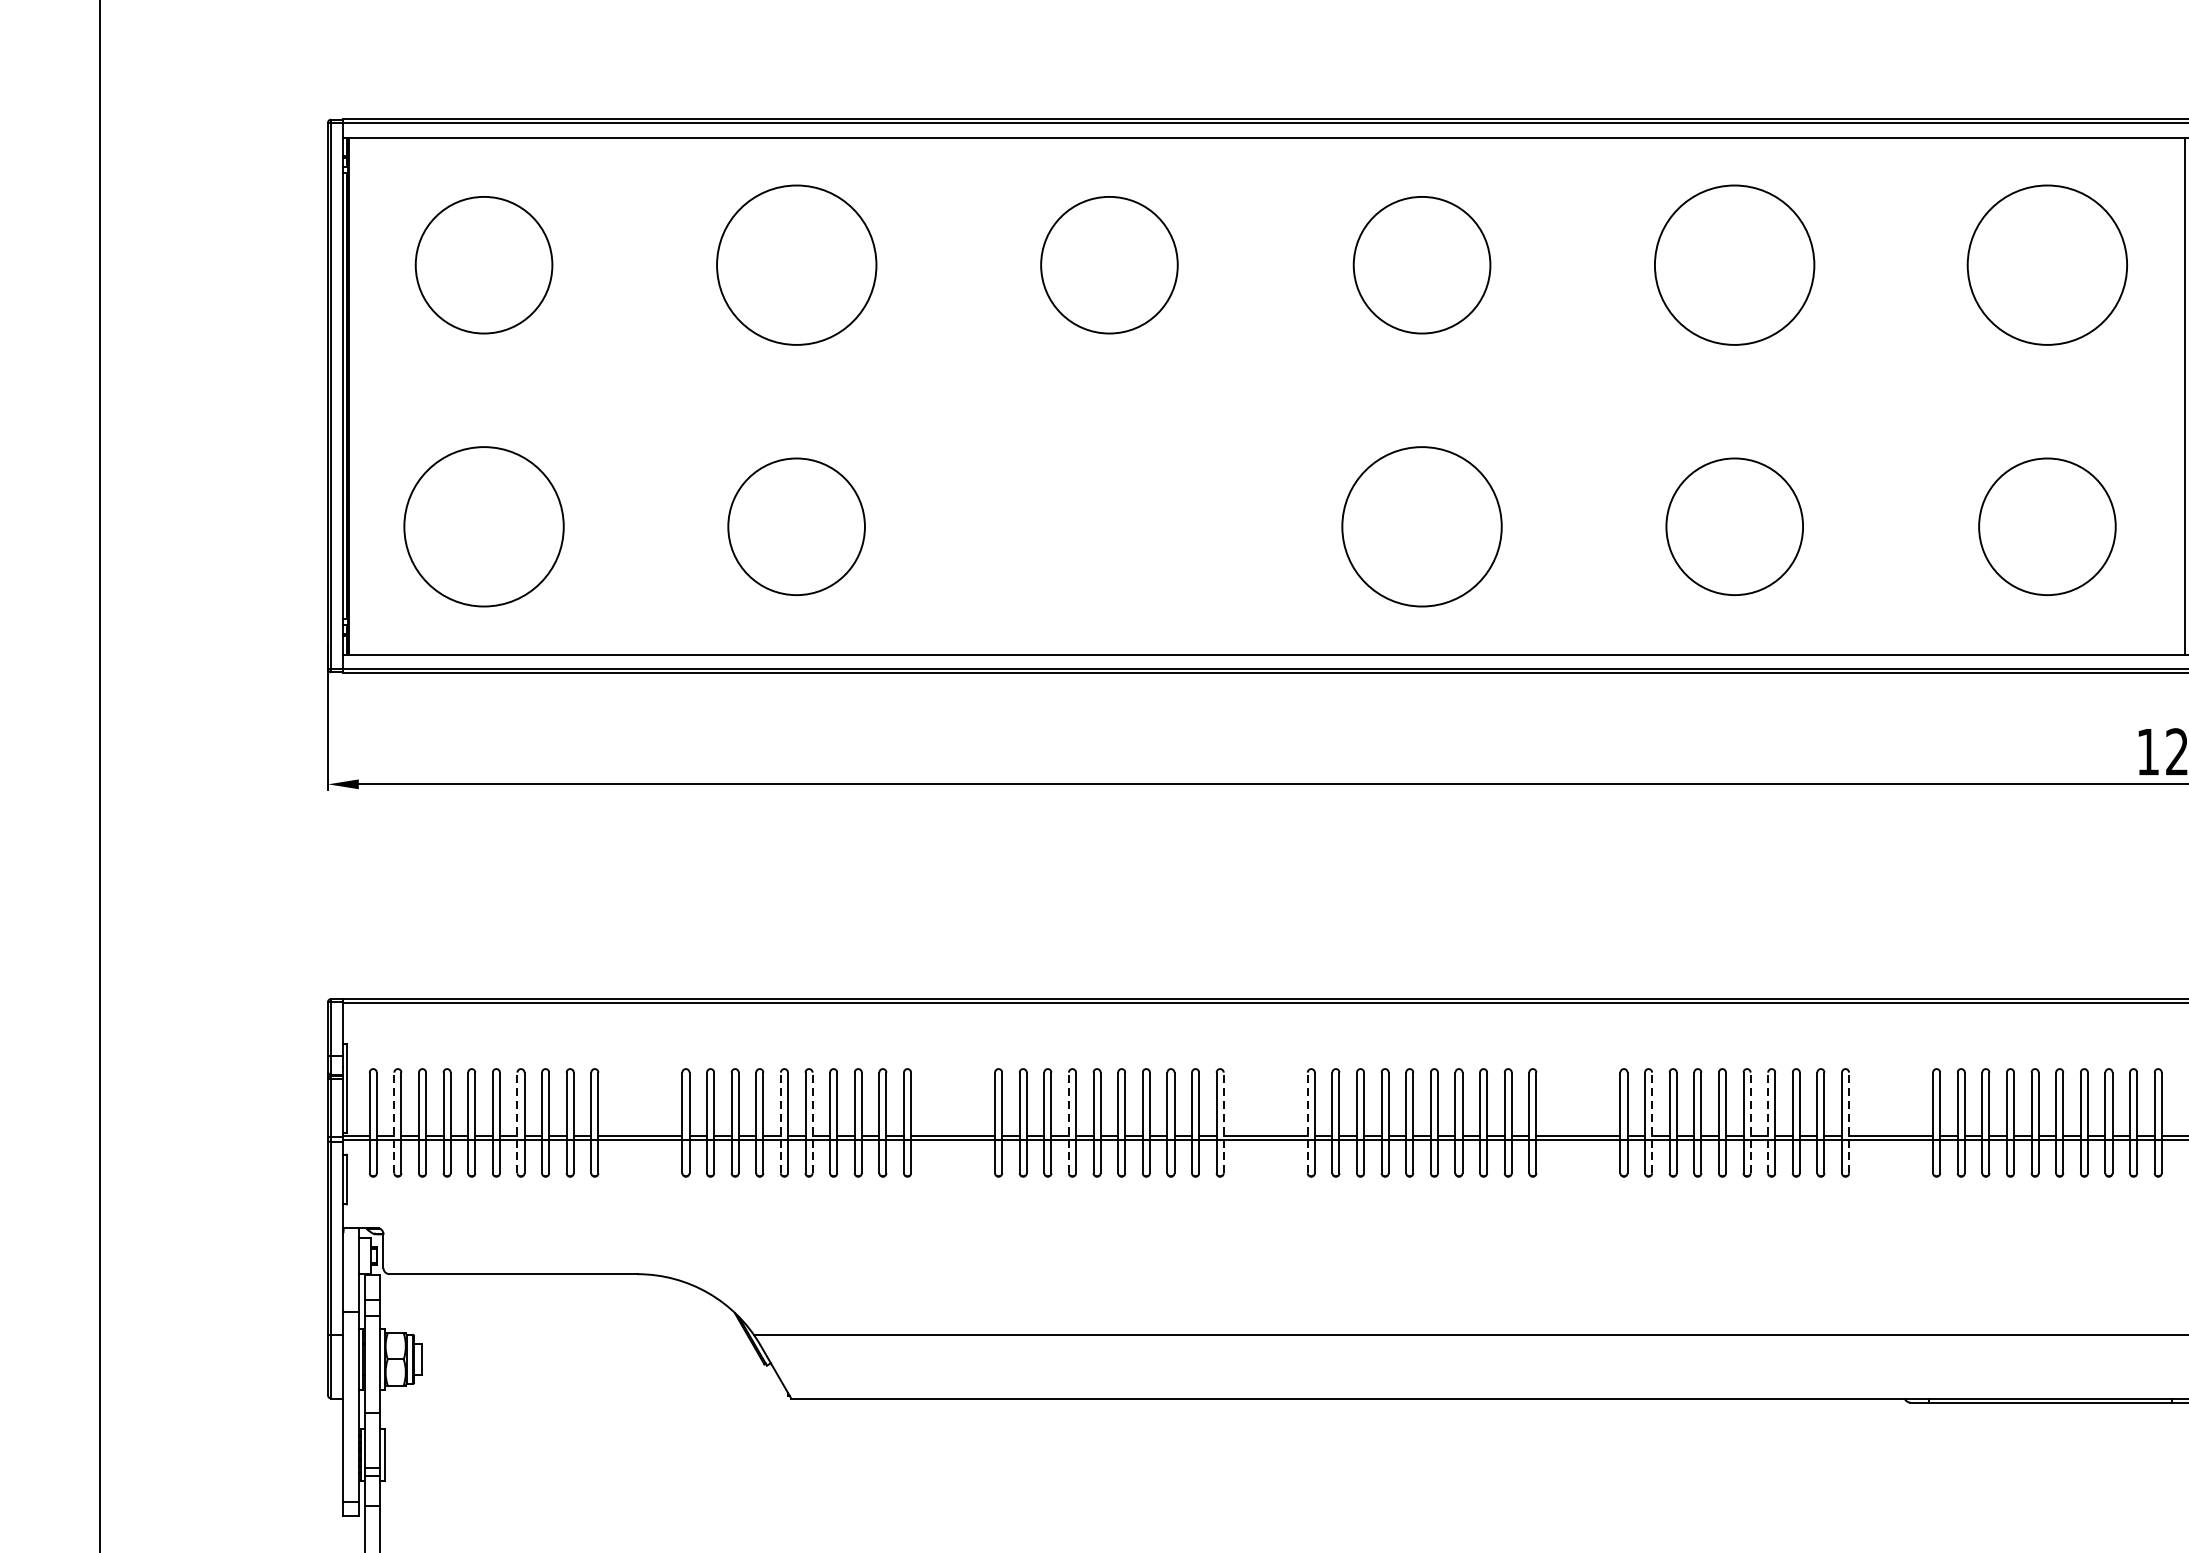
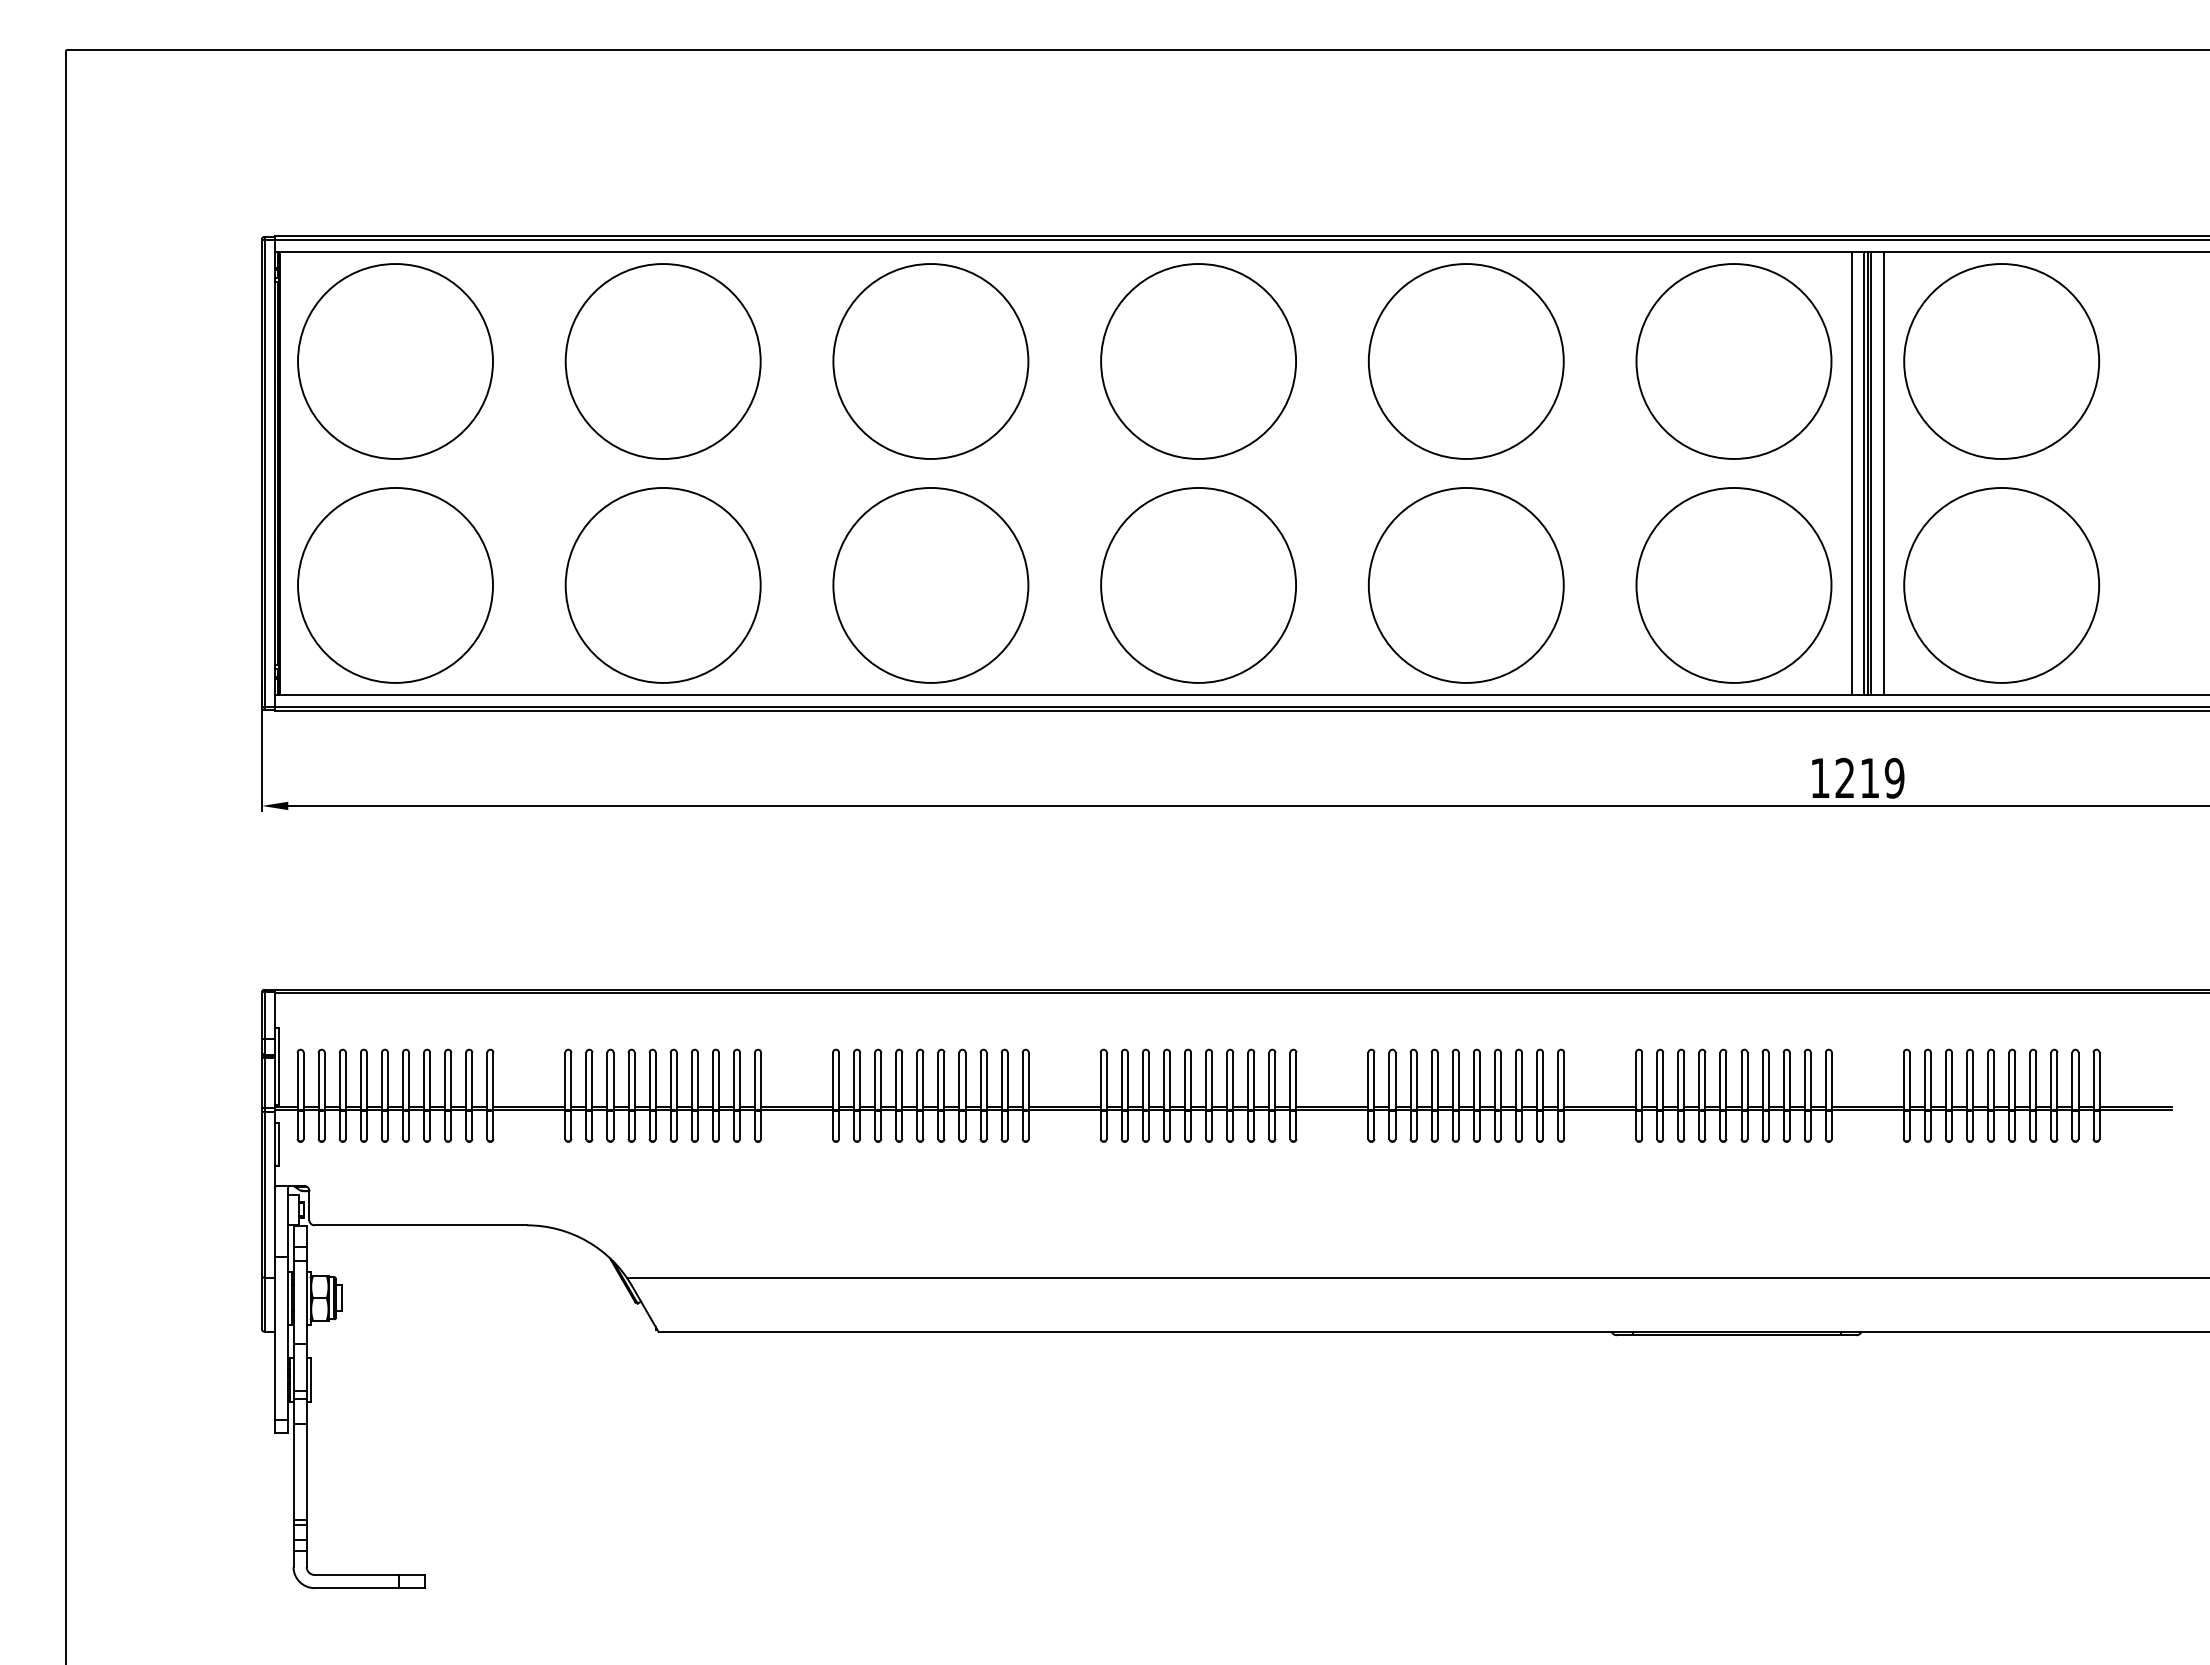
circle: (484, 265) -> (395, 361), size x1.67
circle: (795, 265) -> (662, 361), size x1.43
circle: (1108, 265) -> (930, 361), size x1.67
circle: (1421, 265) -> (1198, 361), size x1.67
circle: (1733, 265) -> (1465, 361), size x1.43
circle: (2046, 265) -> (1733, 361), size x1.43
circle: (484, 525) -> (395, 584), size x1.43
circle: (1733, 525) -> (1465, 584), size x1.67
circle: (795, 526) -> (662, 585), size x1.67
circle: (1108, 526) -> (930, 585), added
circle: (1421, 526) -> (1198, 585), size x1.43
circle: (2046, 526) -> (1733, 585), size x1.67
line: (394, 1122) -> (318, 1095), dashed -> solid
line: (517, 1122) -> (424, 1095), dashed -> solid
line: (780, 1122) -> (649, 1095), dashed -> solid
line: (812, 1122) -> (676, 1095), dashed -> solid
line: (1069, 1122) -> (896, 1095), dashed -> solid
line: (1223, 1122) -> (1028, 1095), dashed -> solid
line: (1307, 1122) -> (1100, 1095), dashed -> solid
line: (1652, 1122) -> (1395, 1095), dashed -> solid
line: (1750, 1122) -> (1479, 1095), dashed -> solid
line: (1767, 1122) -> (1494, 1095), dashed -> solid
line: (1849, 1122) -> (1564, 1095), dashed -> solid

